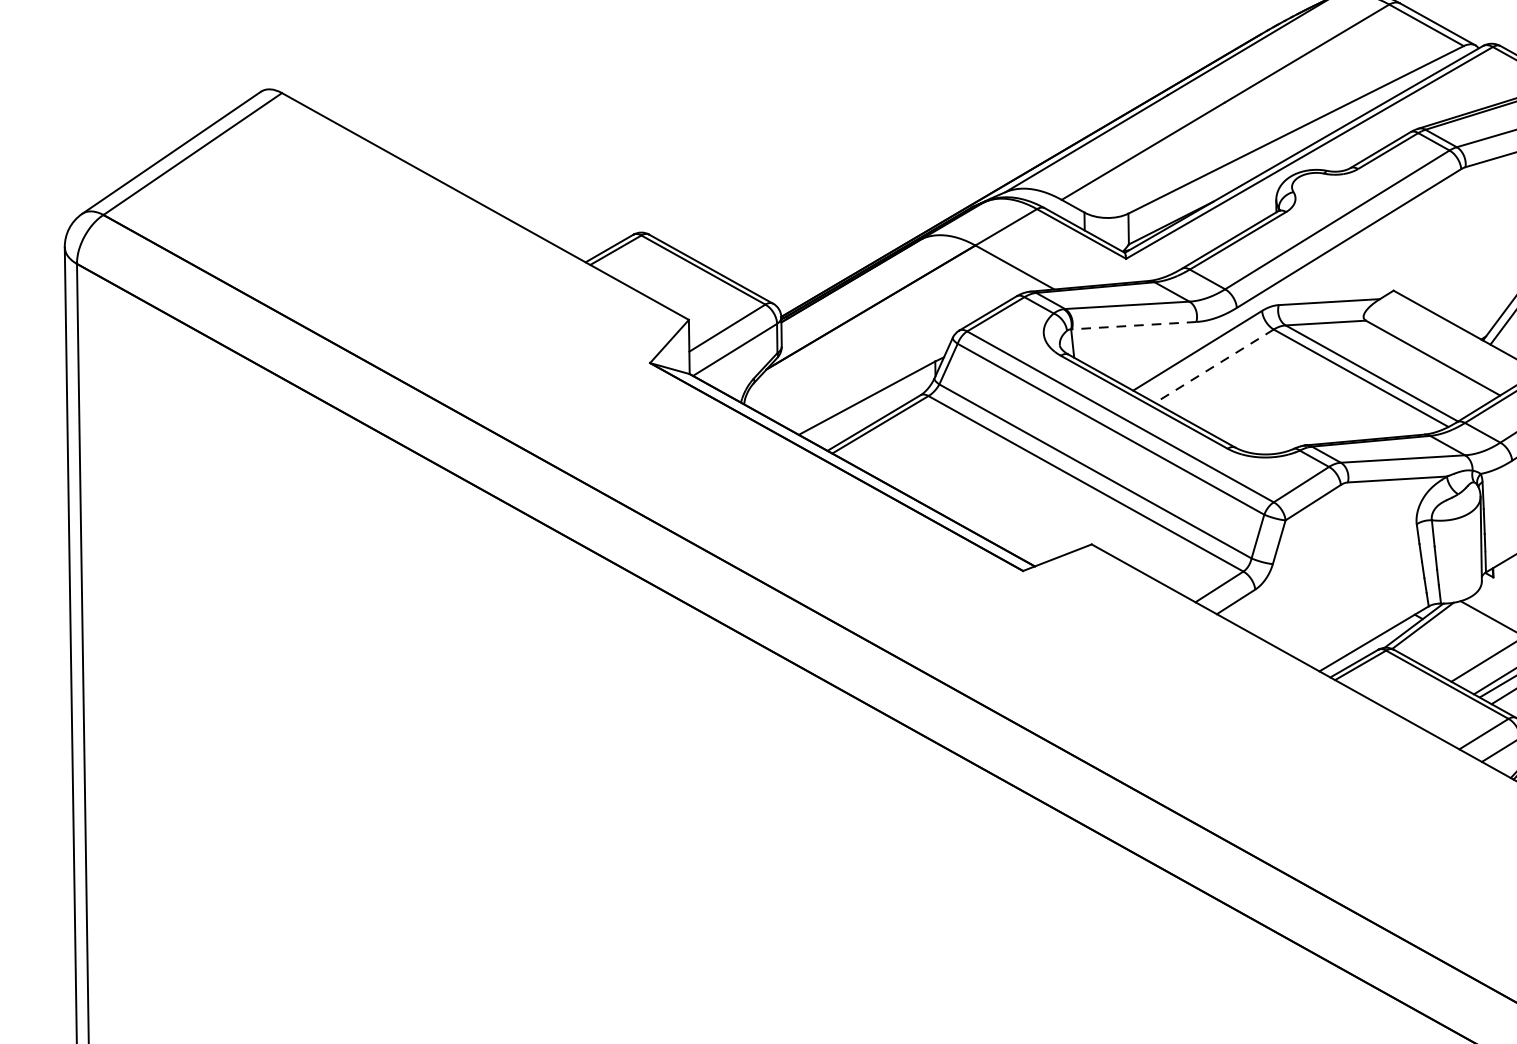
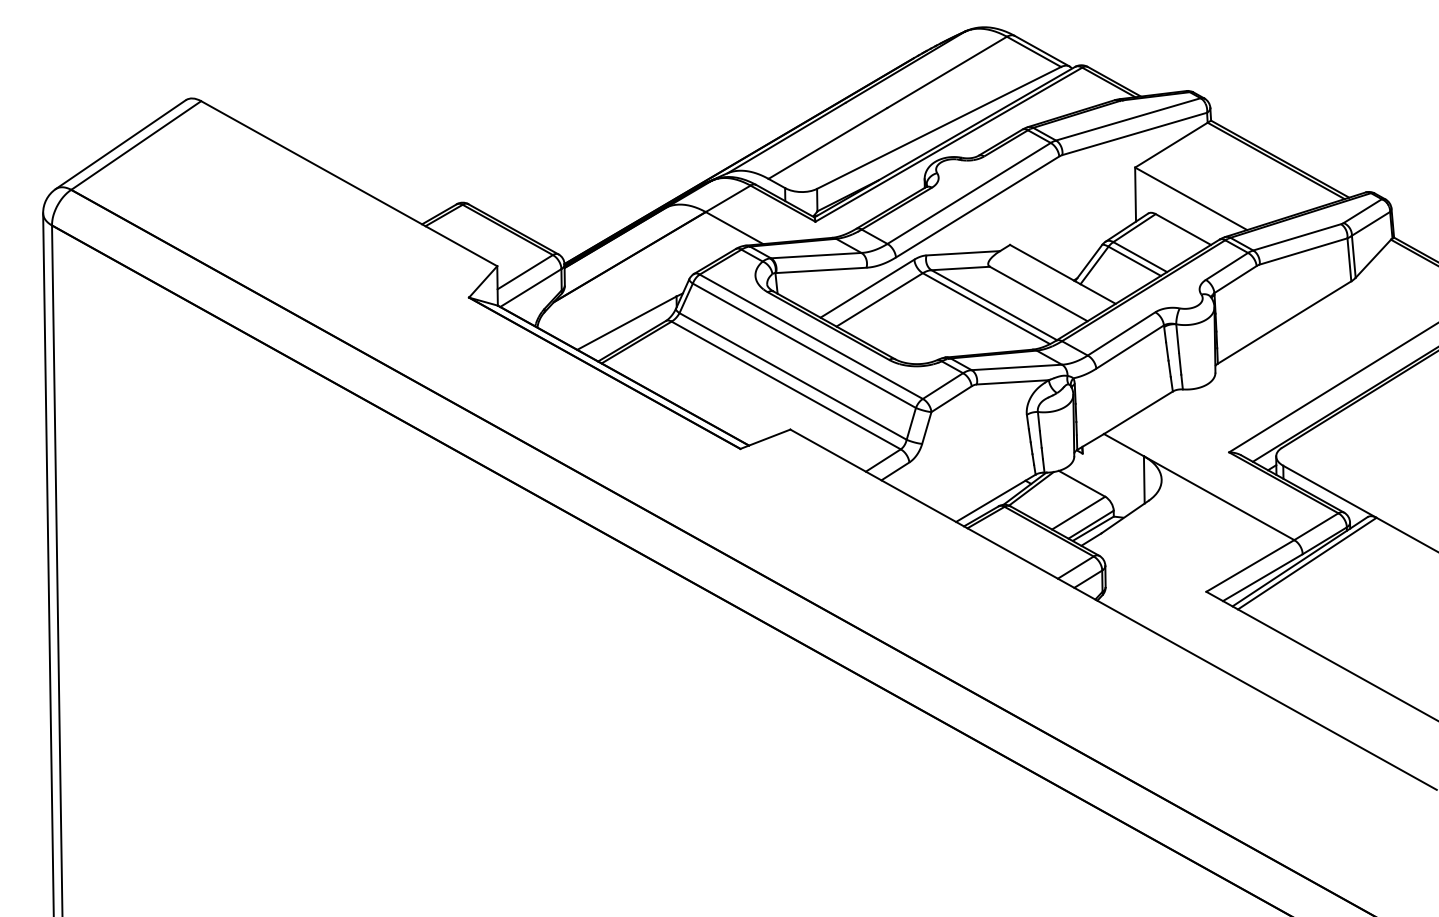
line: (1133, 325) -> (820, 270), dashed -> solid
line: (1214, 365) -> (879, 299), dashed -> solid

